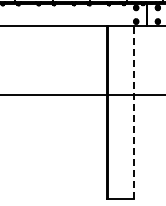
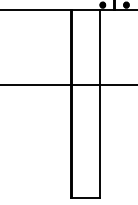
line: (133, 112) -> (99, 104), dashed -> solid

